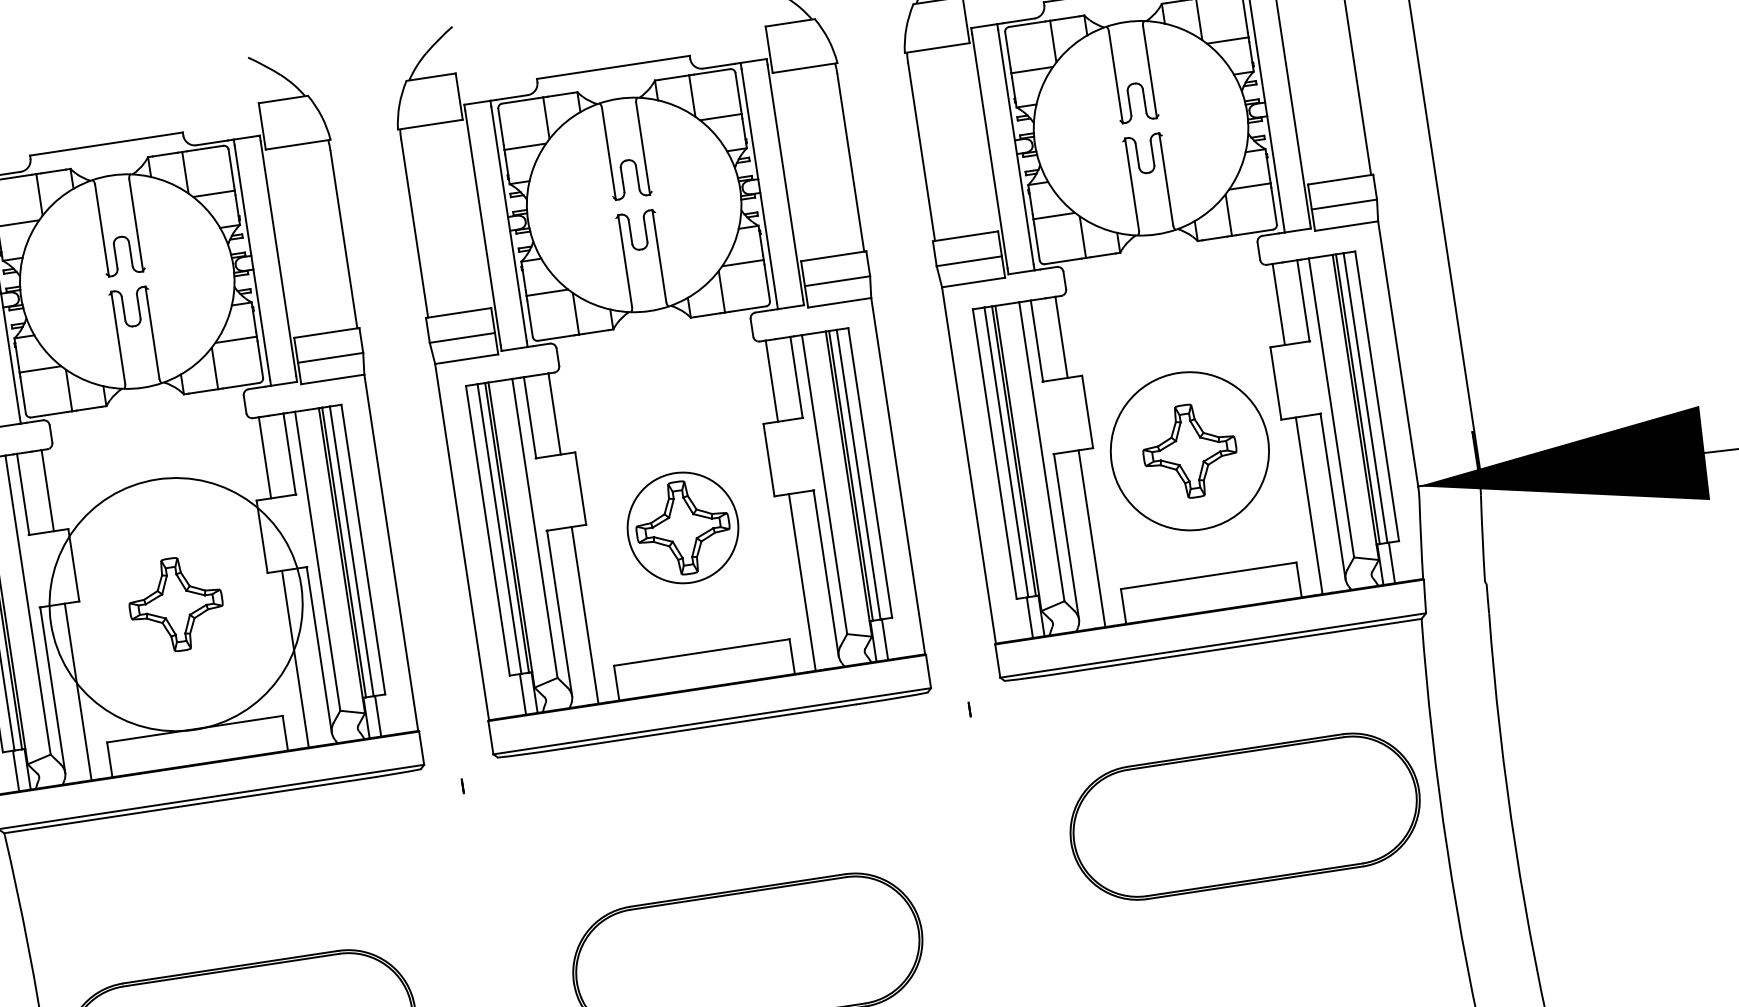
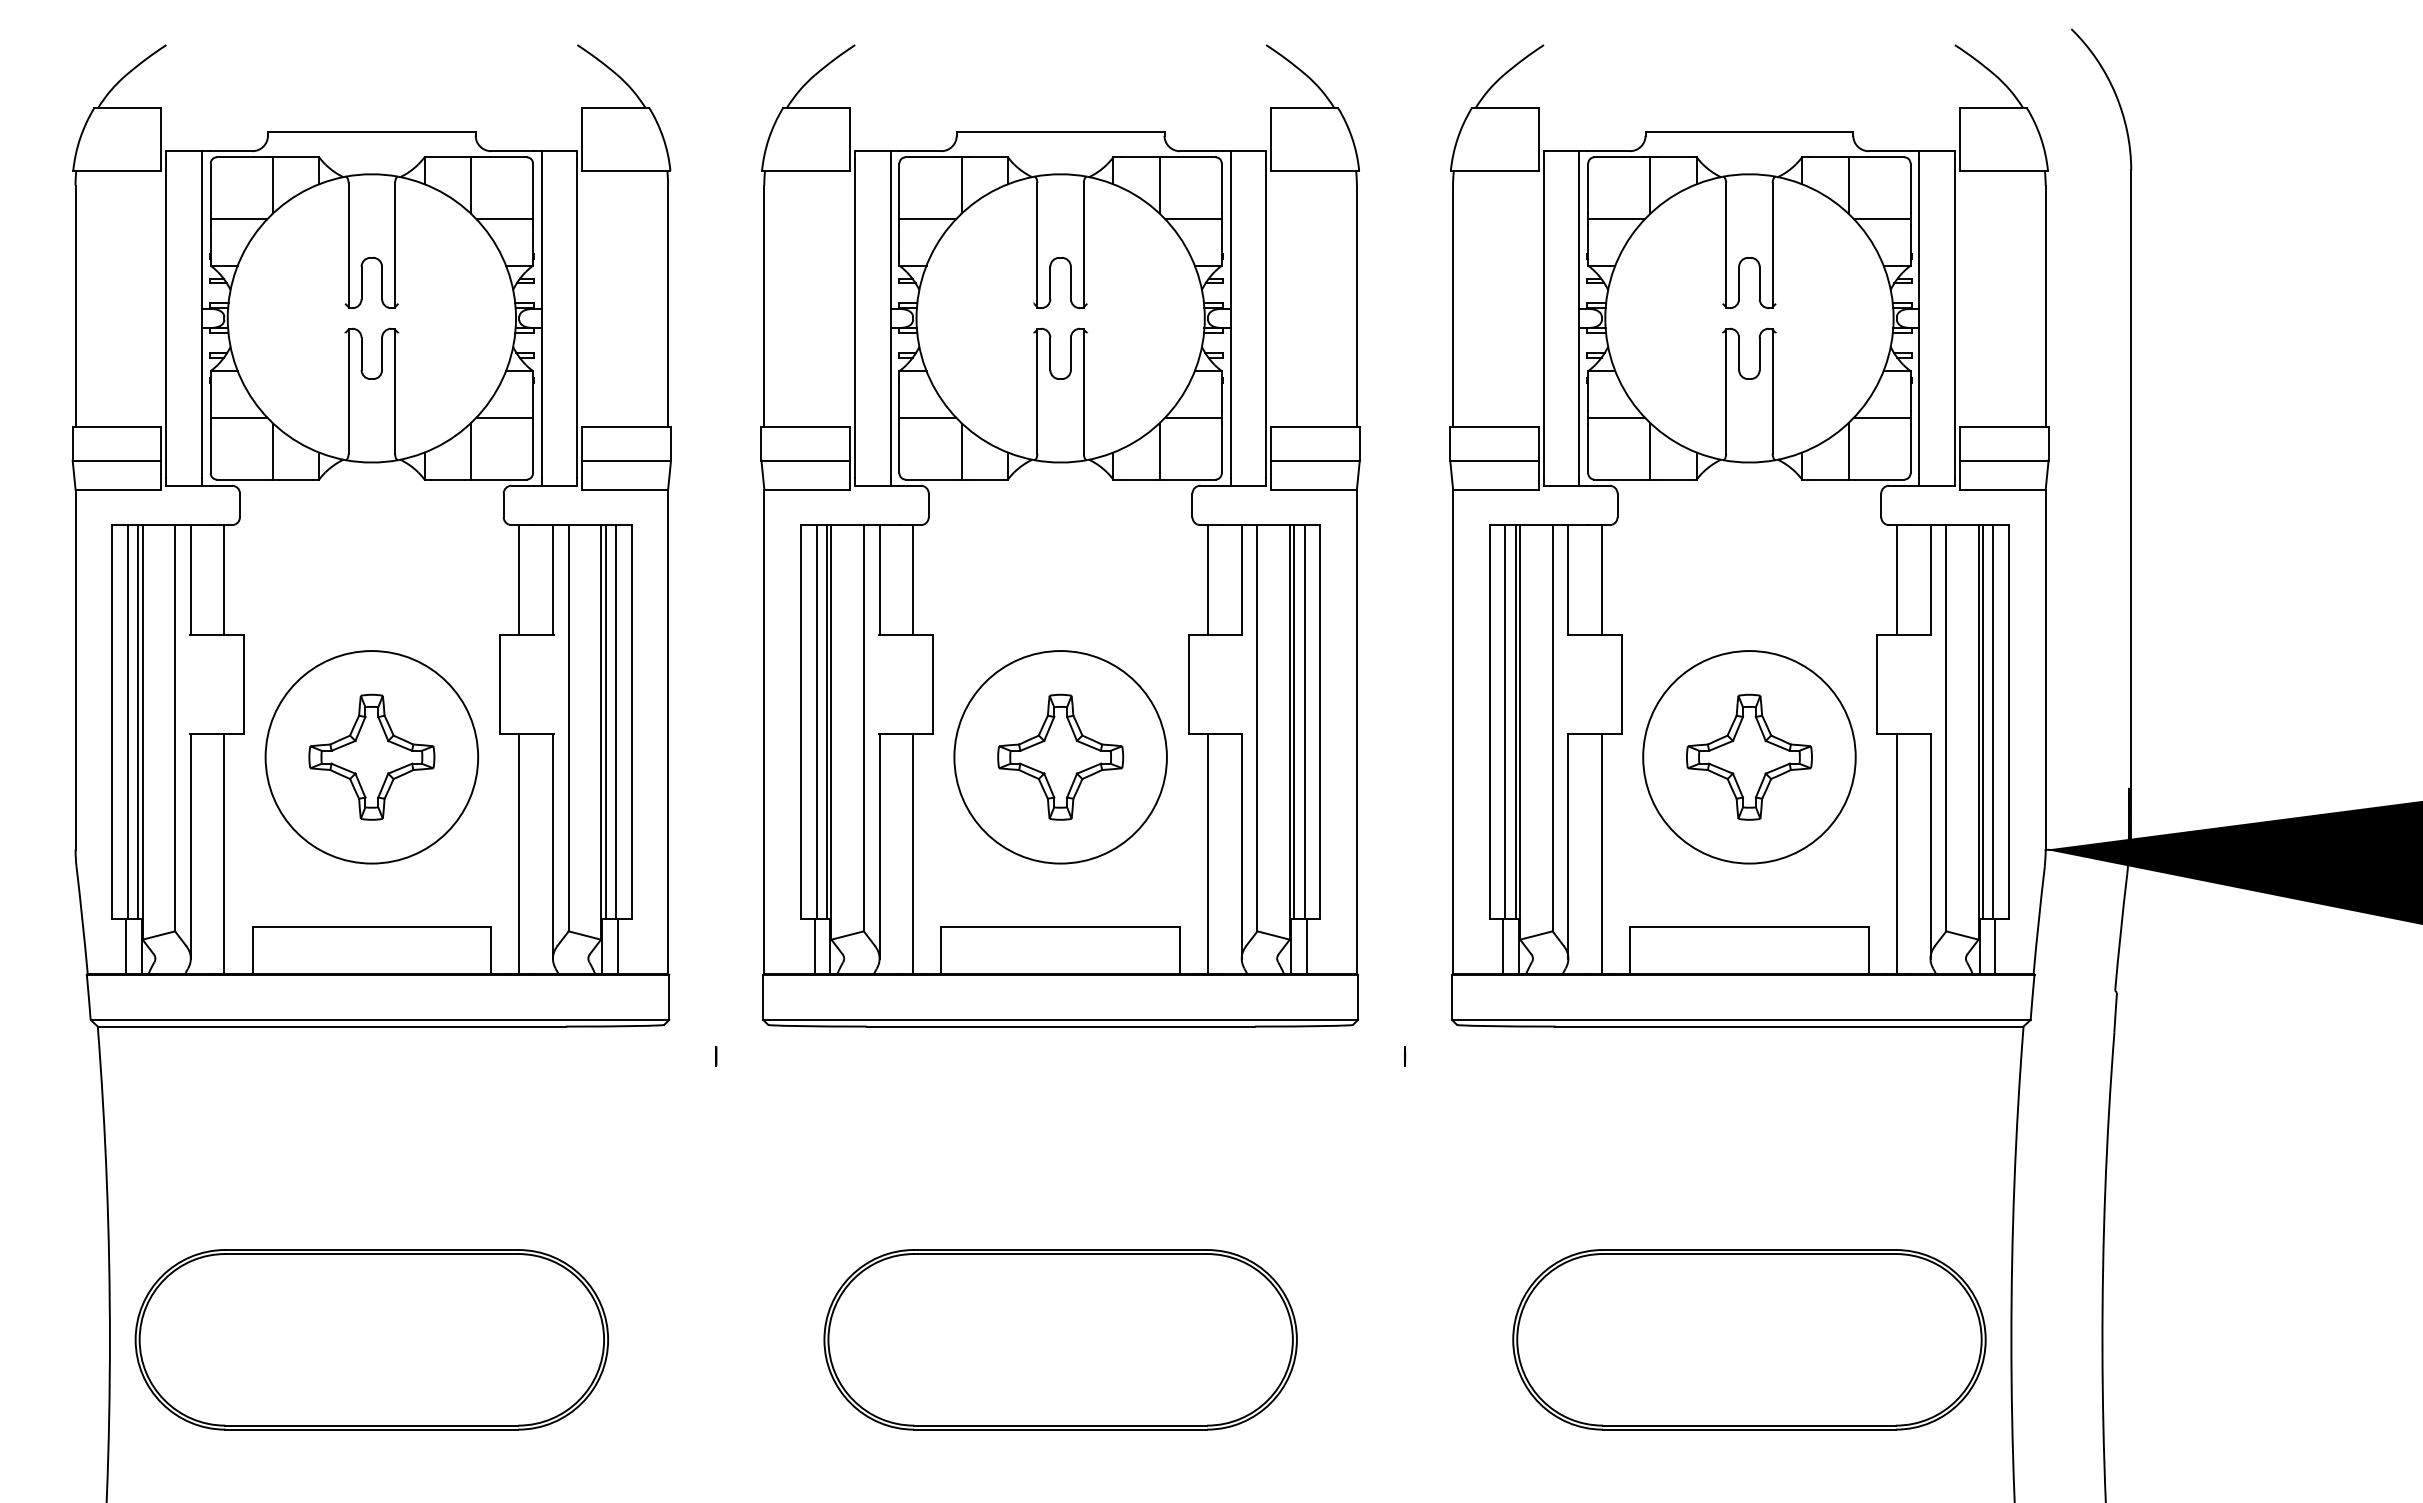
circle: (682, 528) -> (1060, 757), size x1.43
circle: (175, 604) -> (371, 757), size x0.62
part: (1245, 816) -> (1749, 1339), moved

